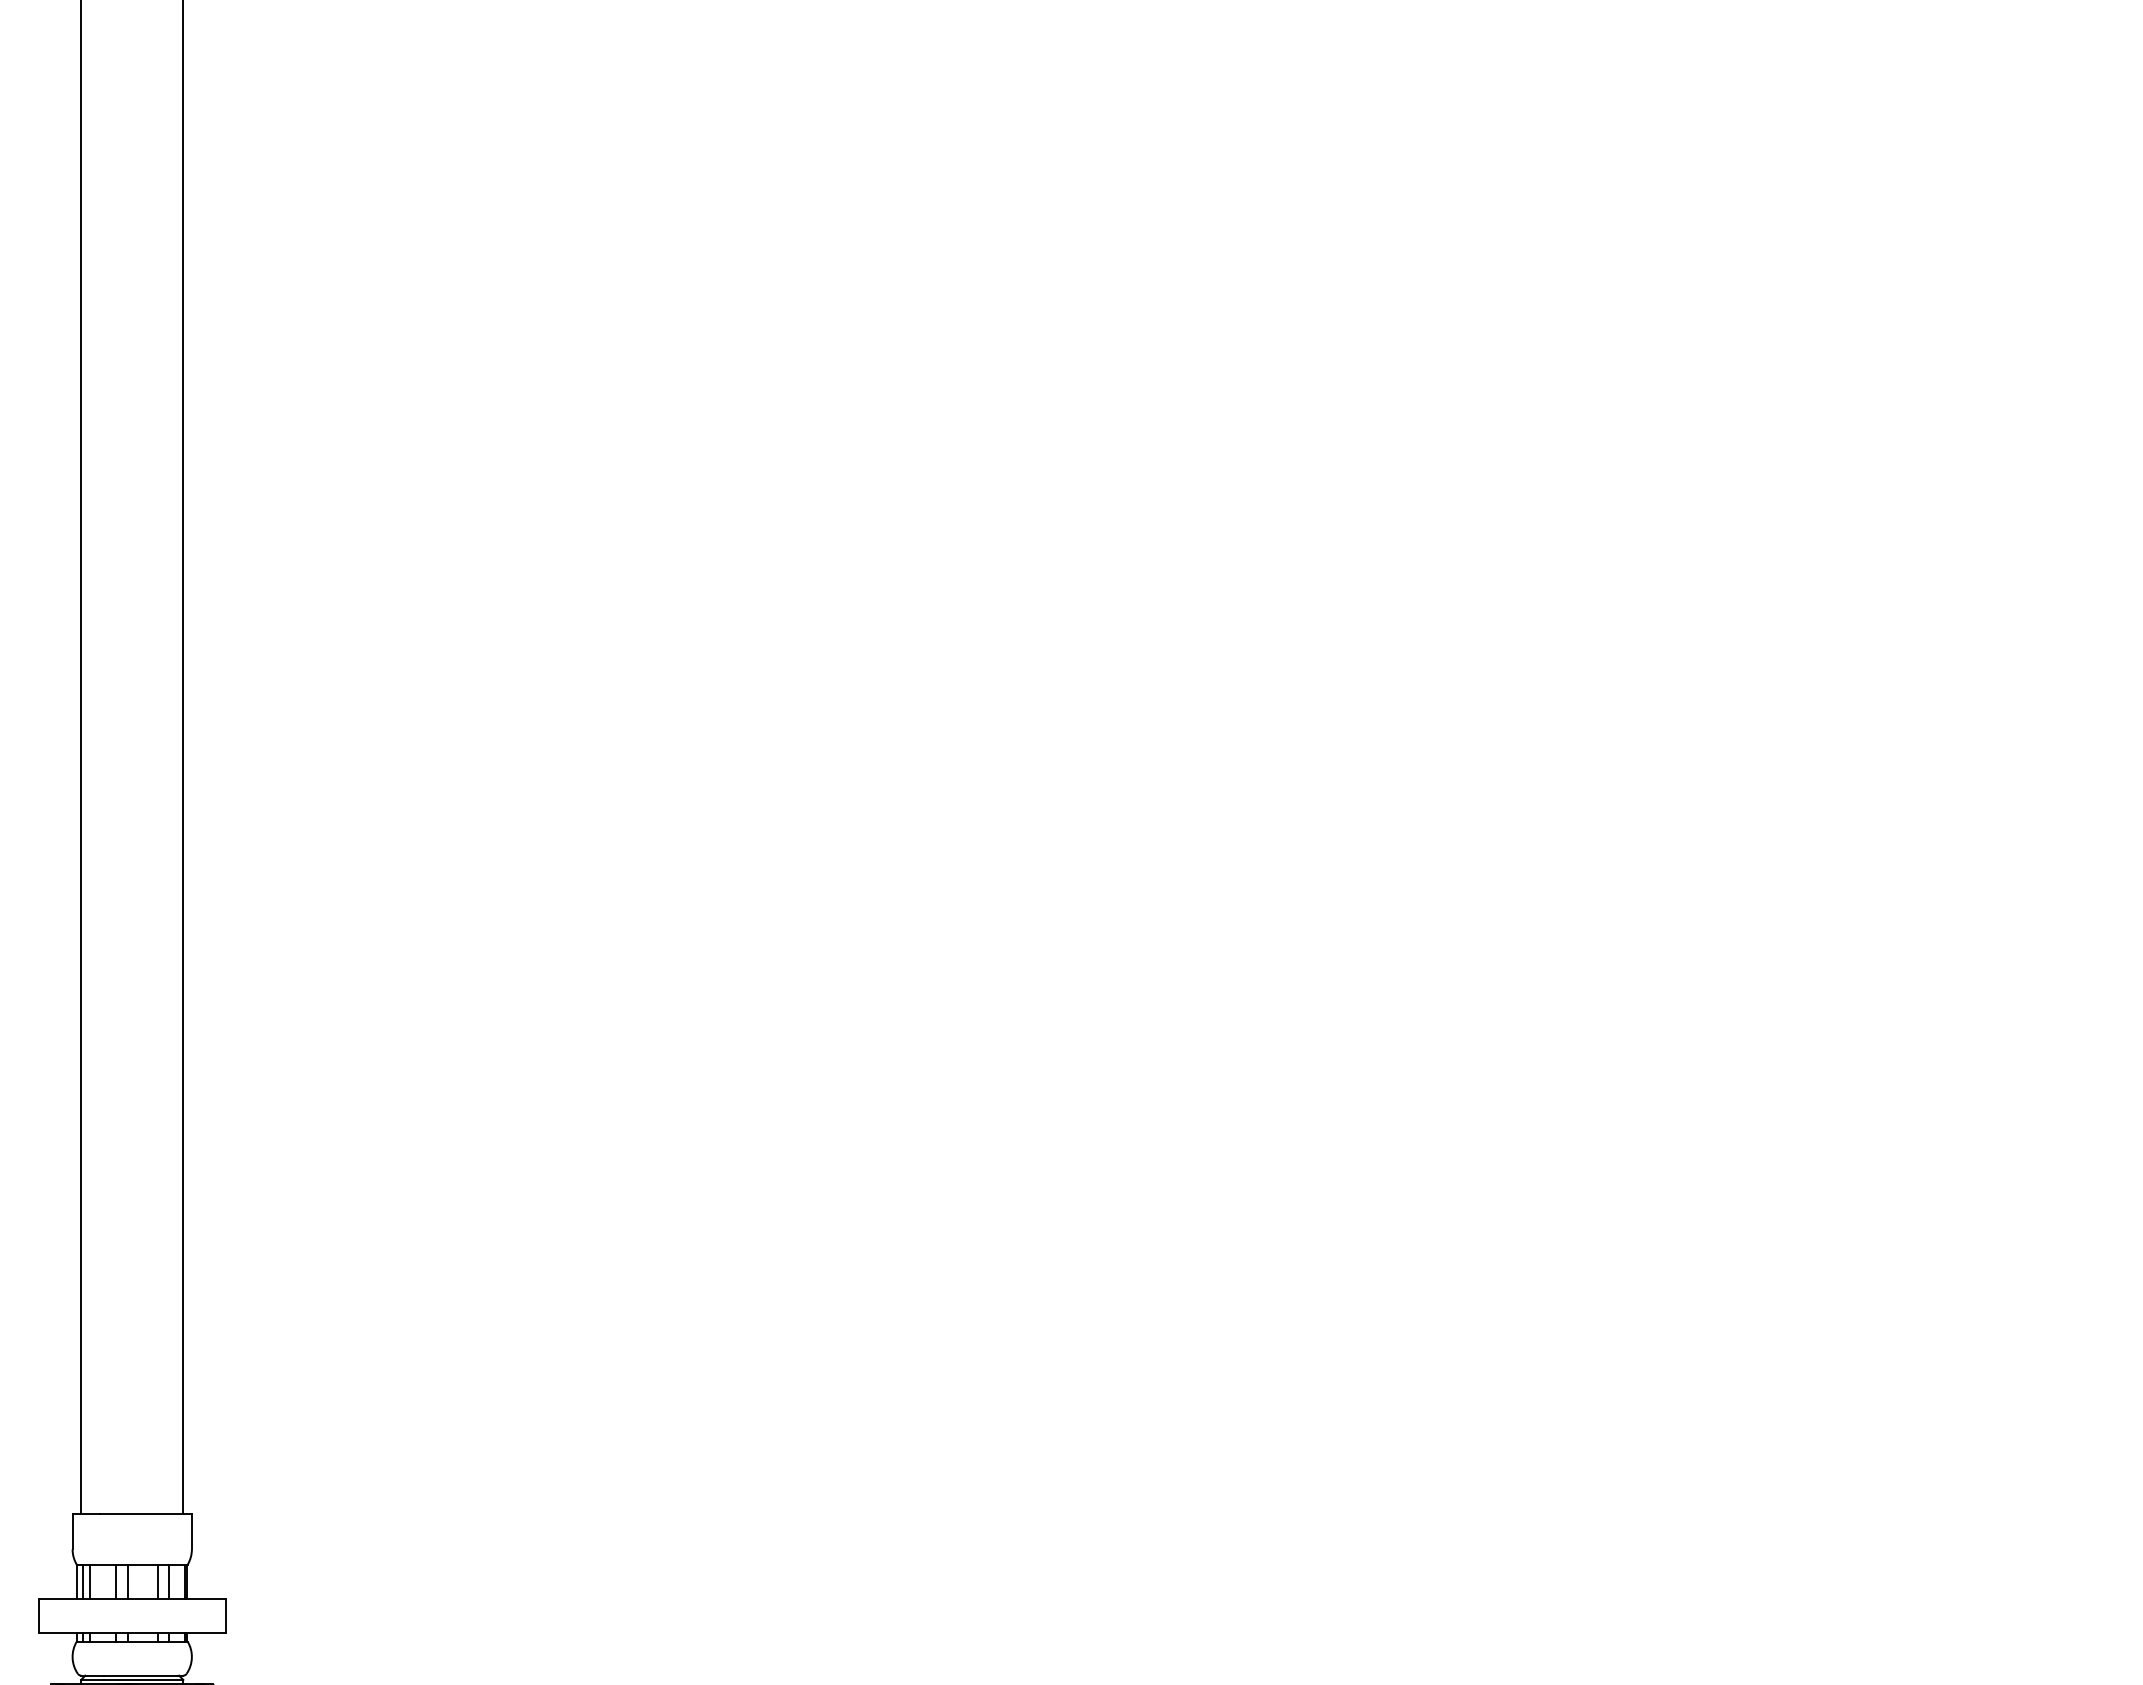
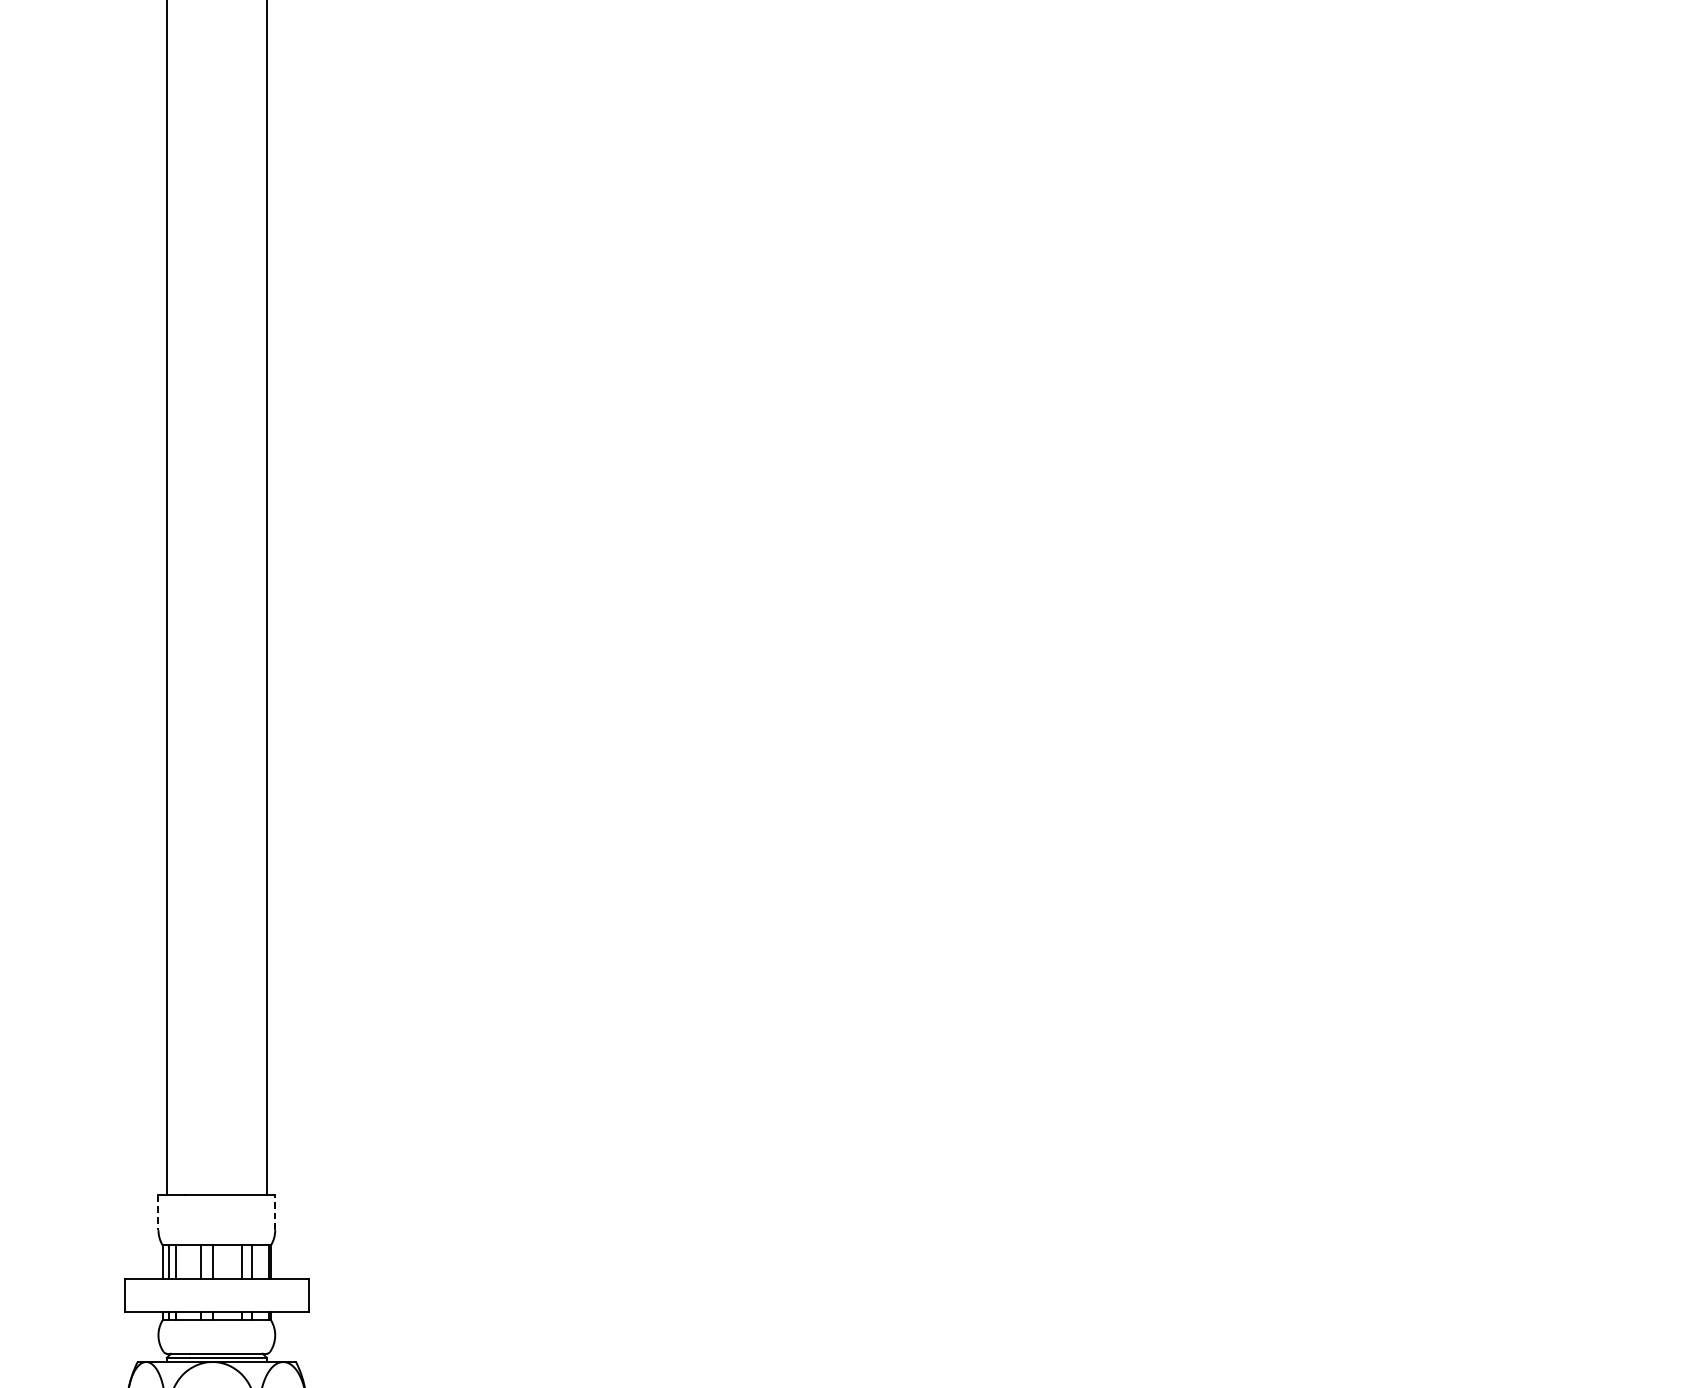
line: (72, 1531) -> (158, 1212), solid -> dashed
line: (191, 1531) -> (274, 1212), solid -> dashed

